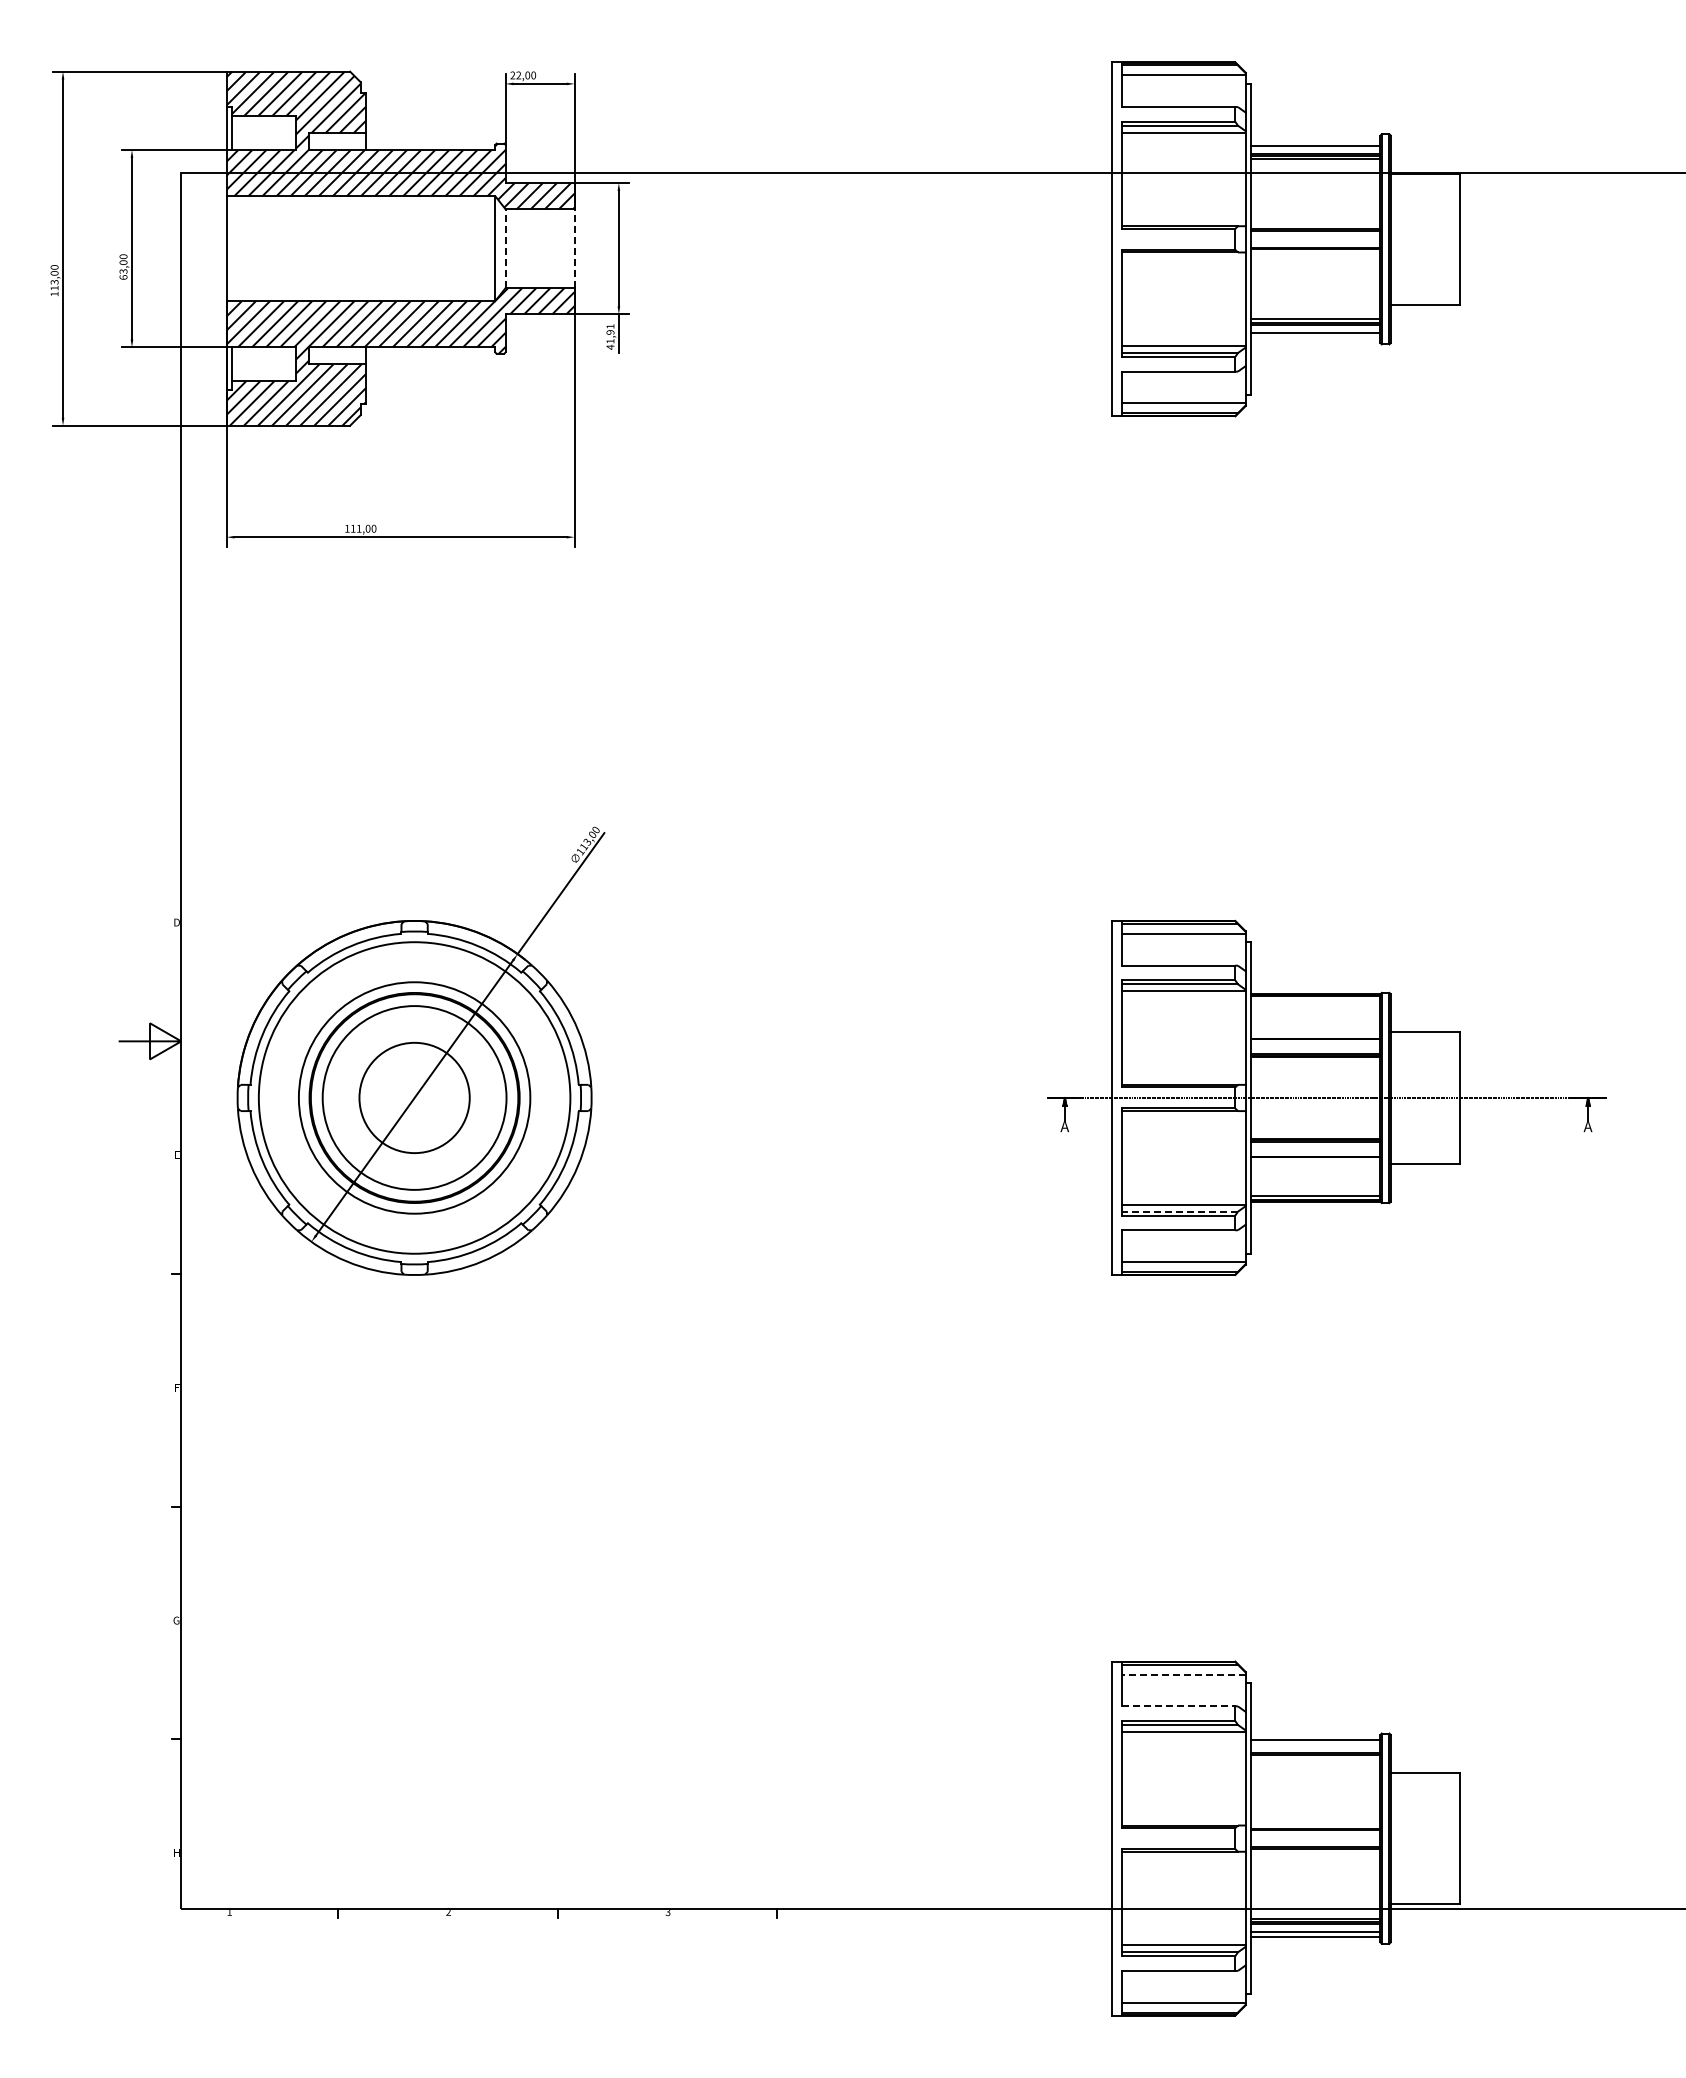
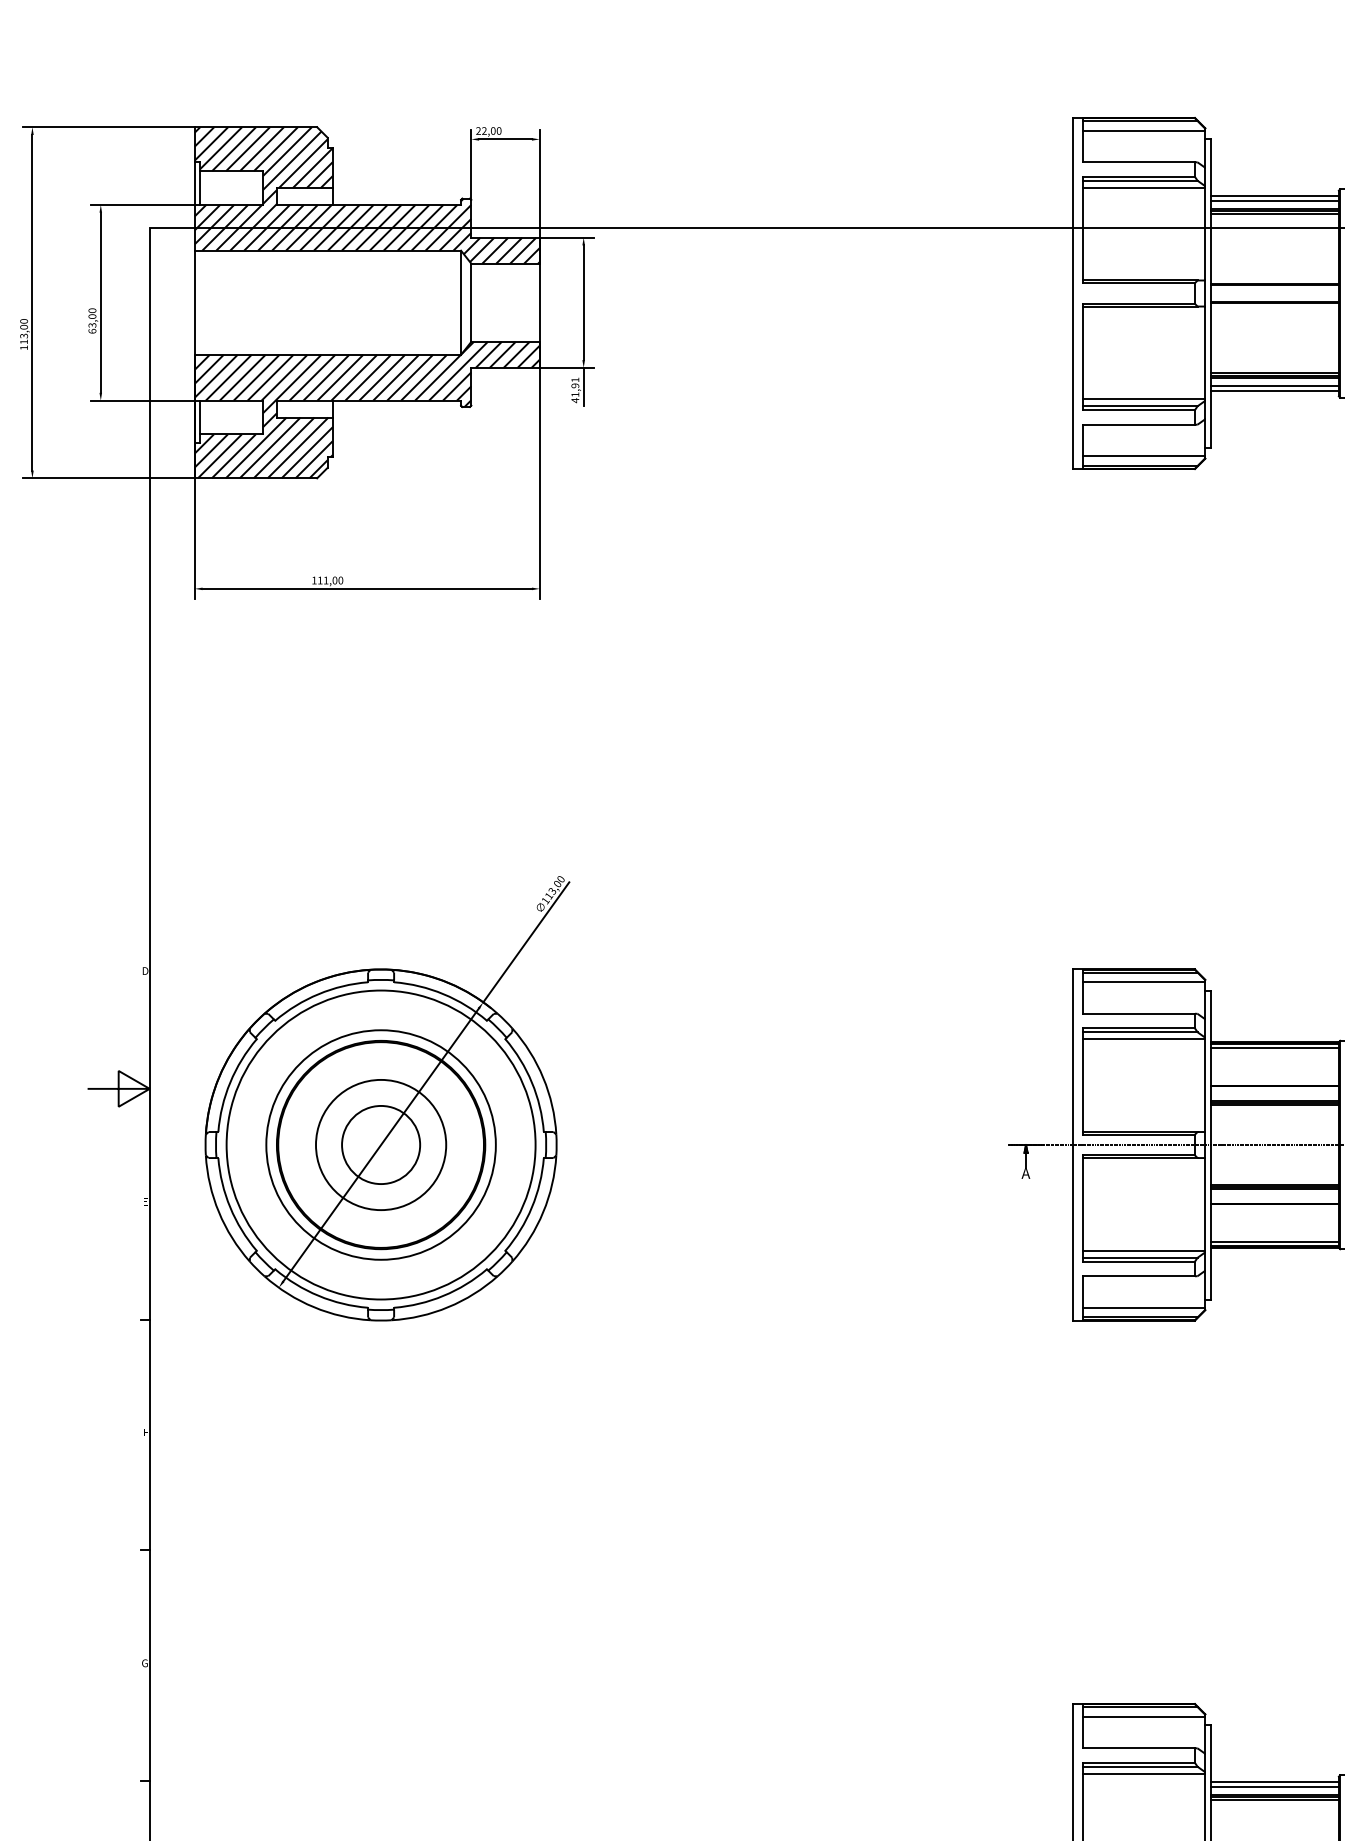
line: (1315, 140) -> (1274, 195), added
line: (505, 248) -> (471, 302), dashed -> solid
line: (574, 248) -> (539, 302), dashed -> solid
line: (1315, 338) -> (1274, 391), added
line: (1315, 999) -> (1274, 1047), added
circle: (414, 1097) -> (380, 1144), size x0.71
circle: (414, 1097) -> (380, 1144), size x0.71
line: (1180, 1211) -> (1140, 1257), dashed -> solid
line: (1184, 1674) -> (1144, 1716), dashed -> solid
line: (1179, 1706) -> (1139, 1748), dashed -> solid
line: (1315, 1744) -> (1274, 1786), added
line: (1315, 1758) -> (1274, 1800), added

